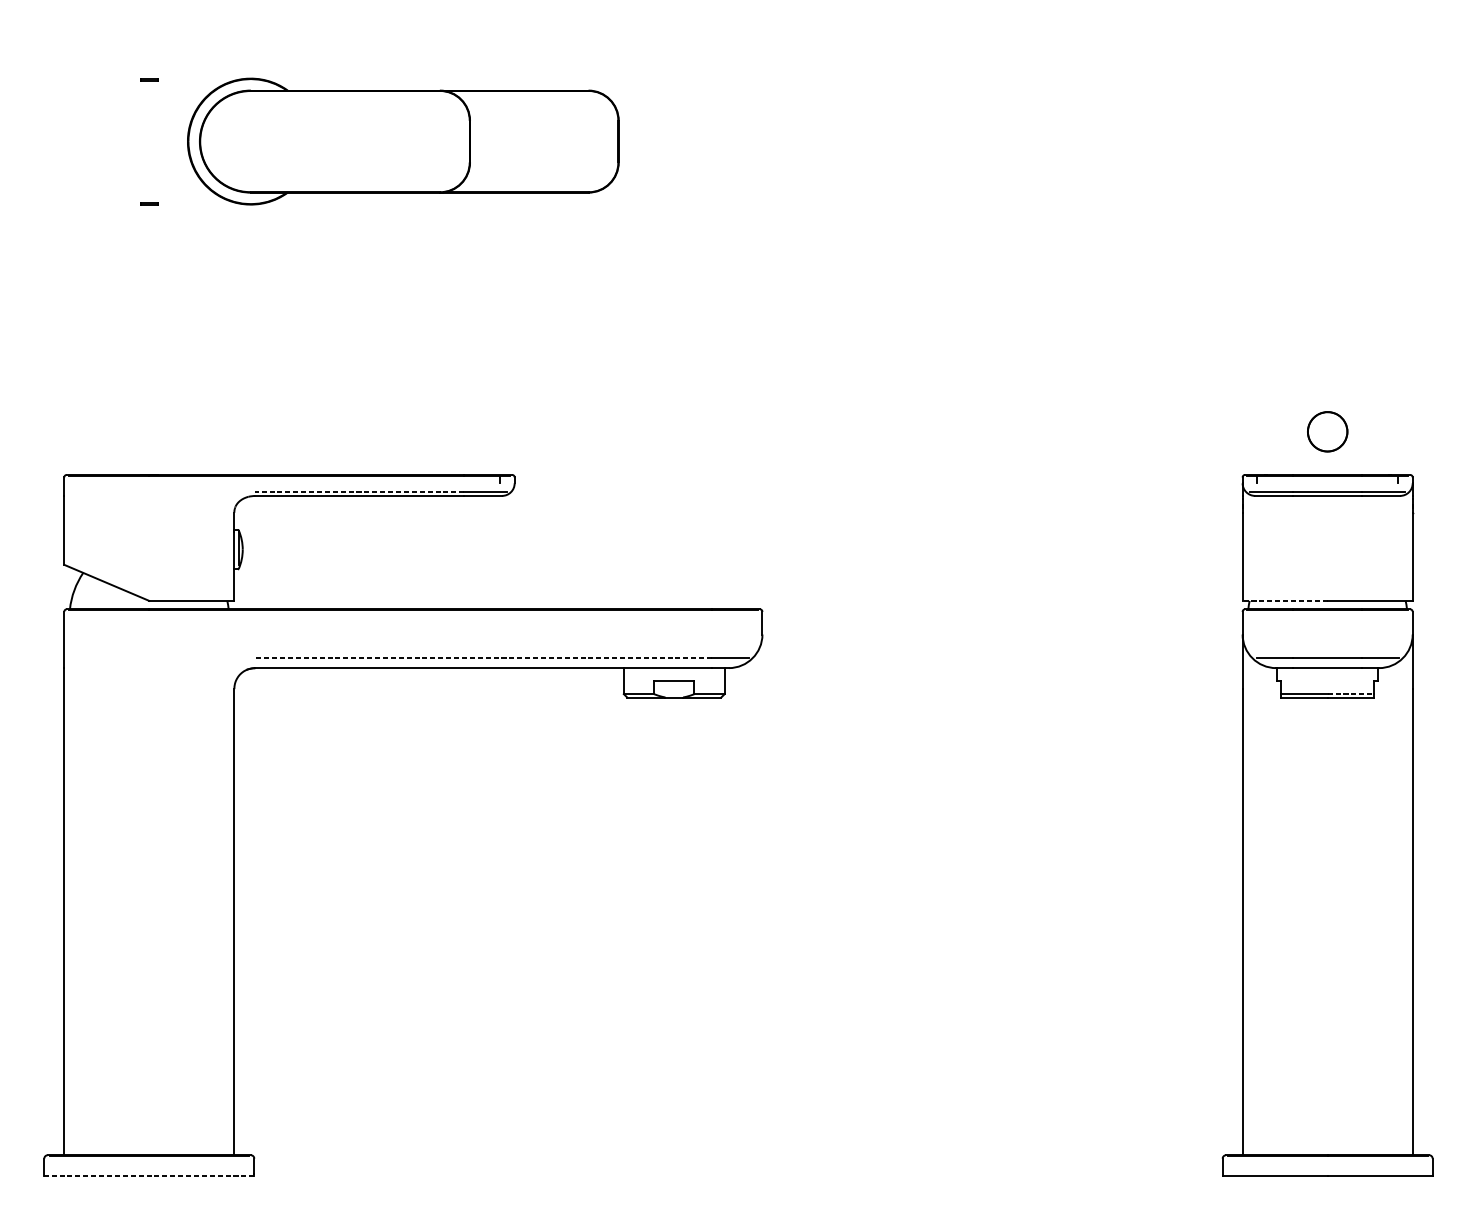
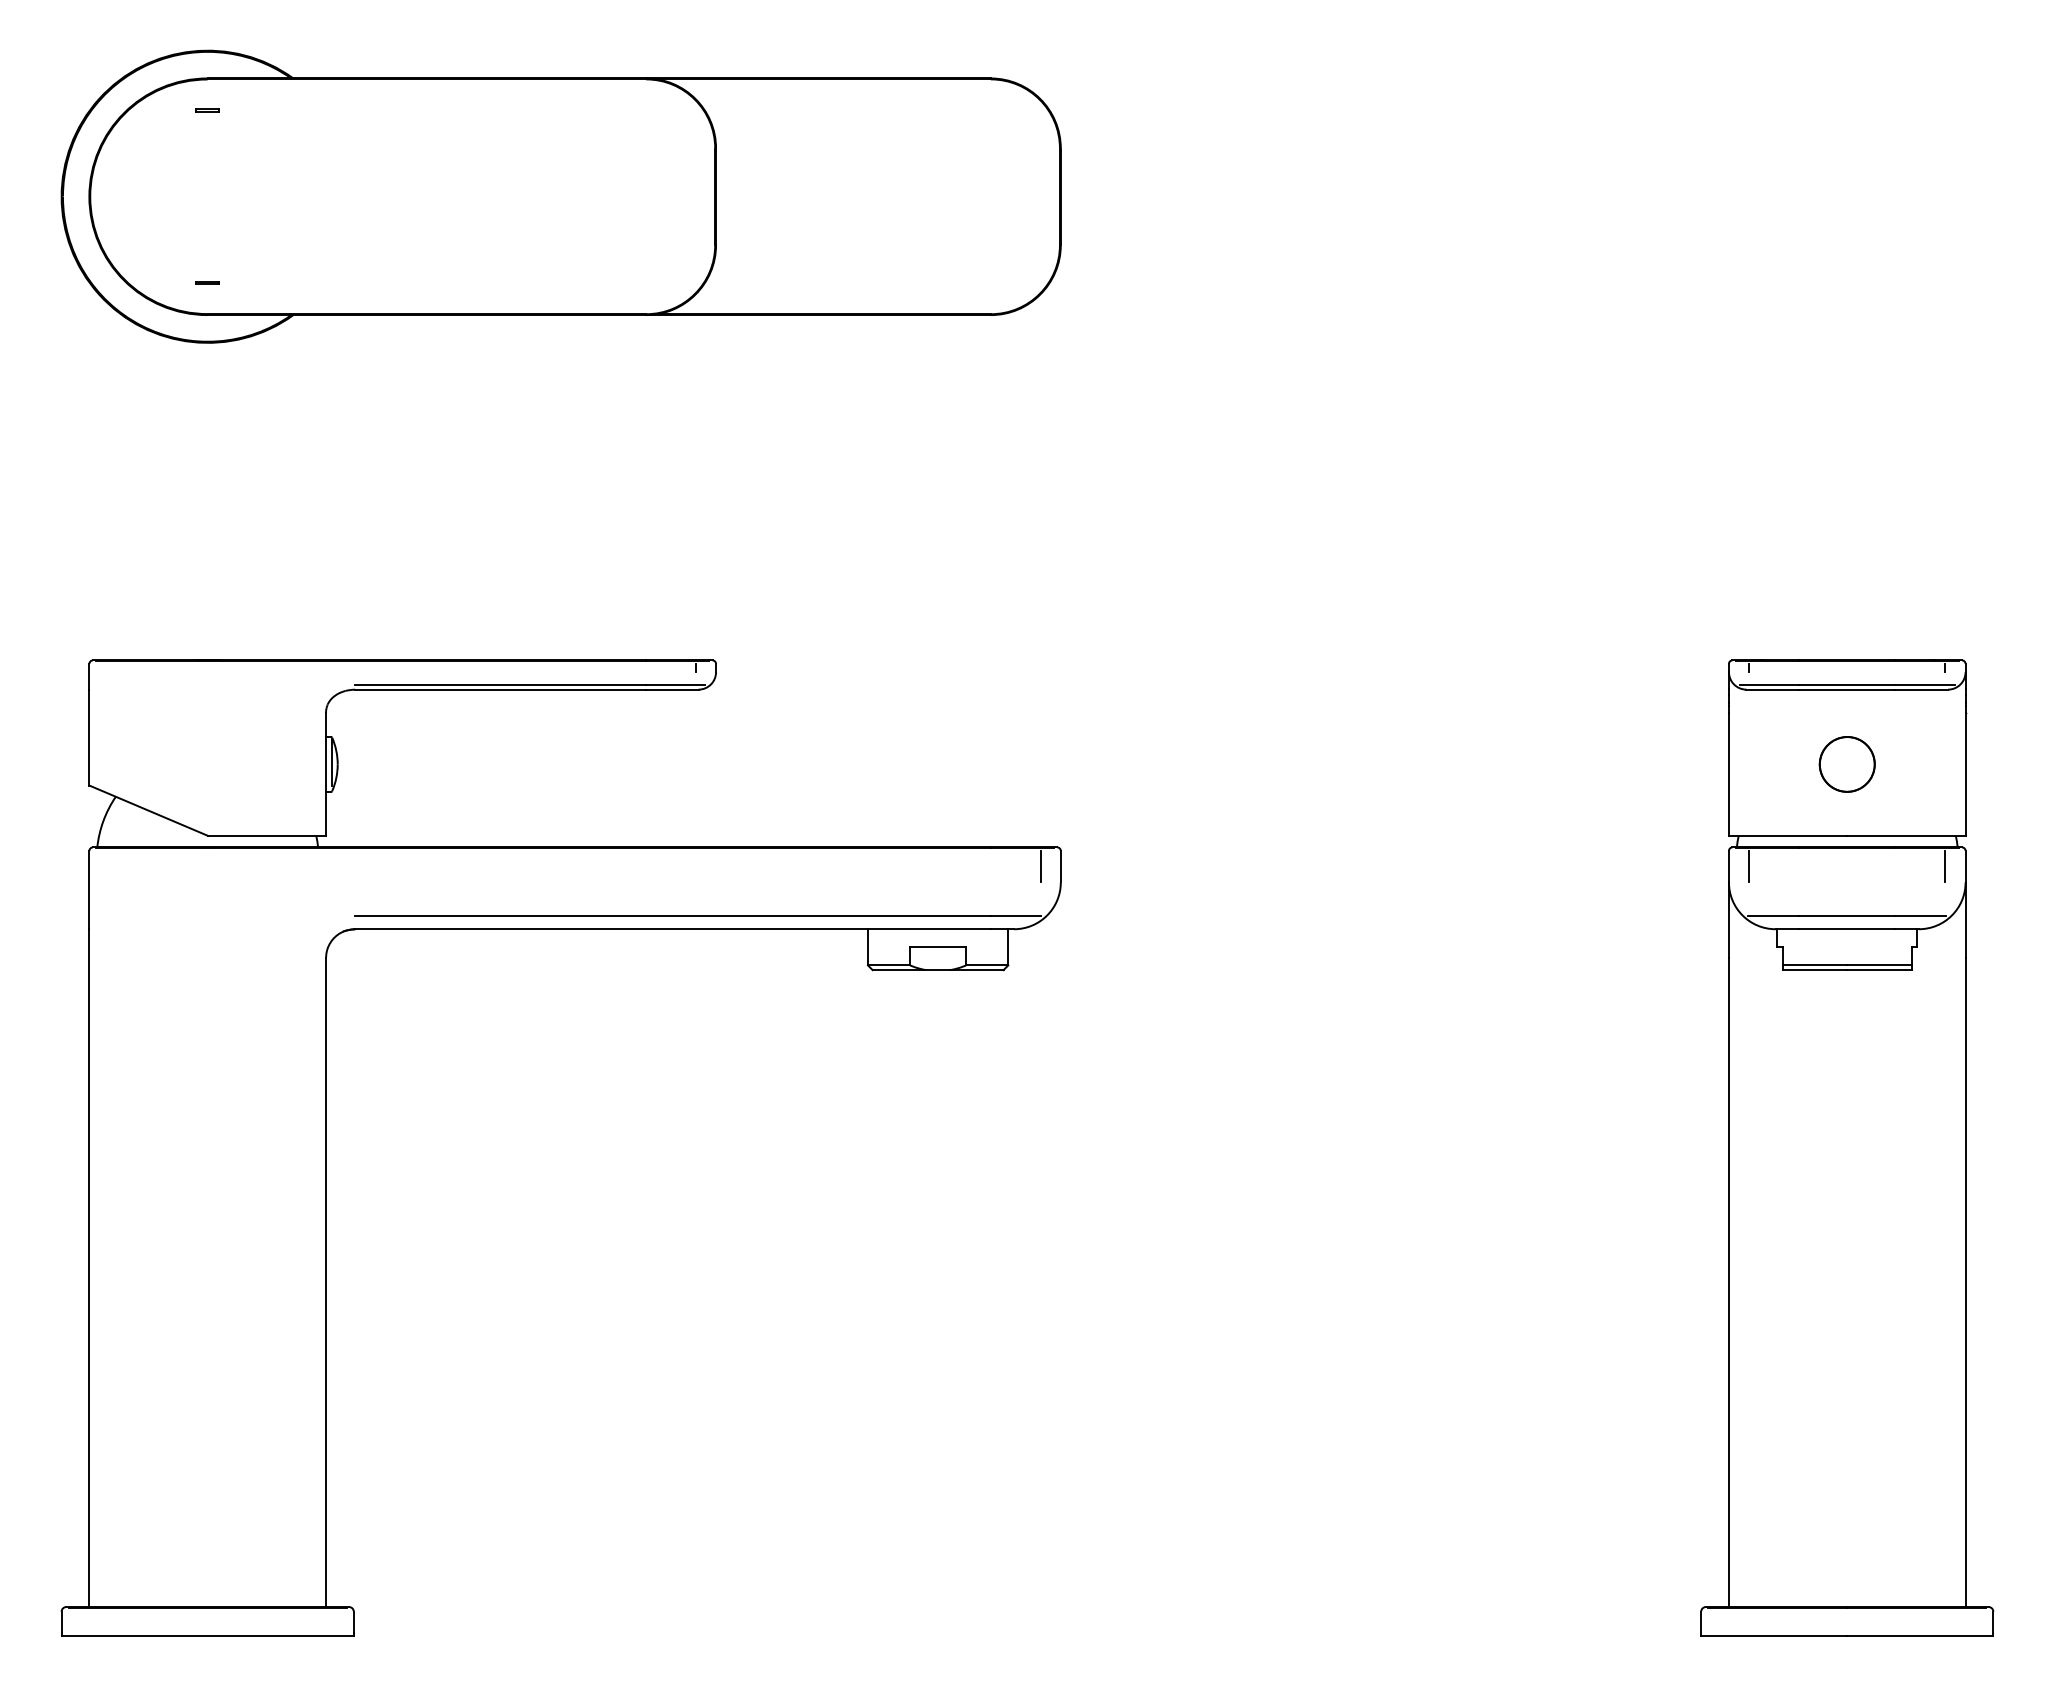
part: (402, 141) -> (560, 196), size x1.67
part: (1327, 431) -> (1846, 764), moved
line: (359, 492) -> (500, 684), dashed -> solid
line: (1284, 600) -> (1787, 835), dashed -> solid
line: (747, 623) -> (1040, 866), added
line: (1257, 623) -> (1749, 866), added
line: (1398, 623) -> (1945, 866), added
line: (483, 658) -> (672, 915), dashed -> solid
line: (1350, 694) -> (1879, 965), dashed -> solid
line: (149, 1176) -> (207, 1636), dashed -> solid

